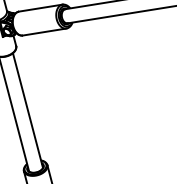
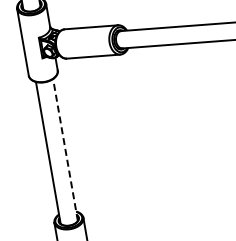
line: (27, 110) -> (65, 149), solid -> dashed

